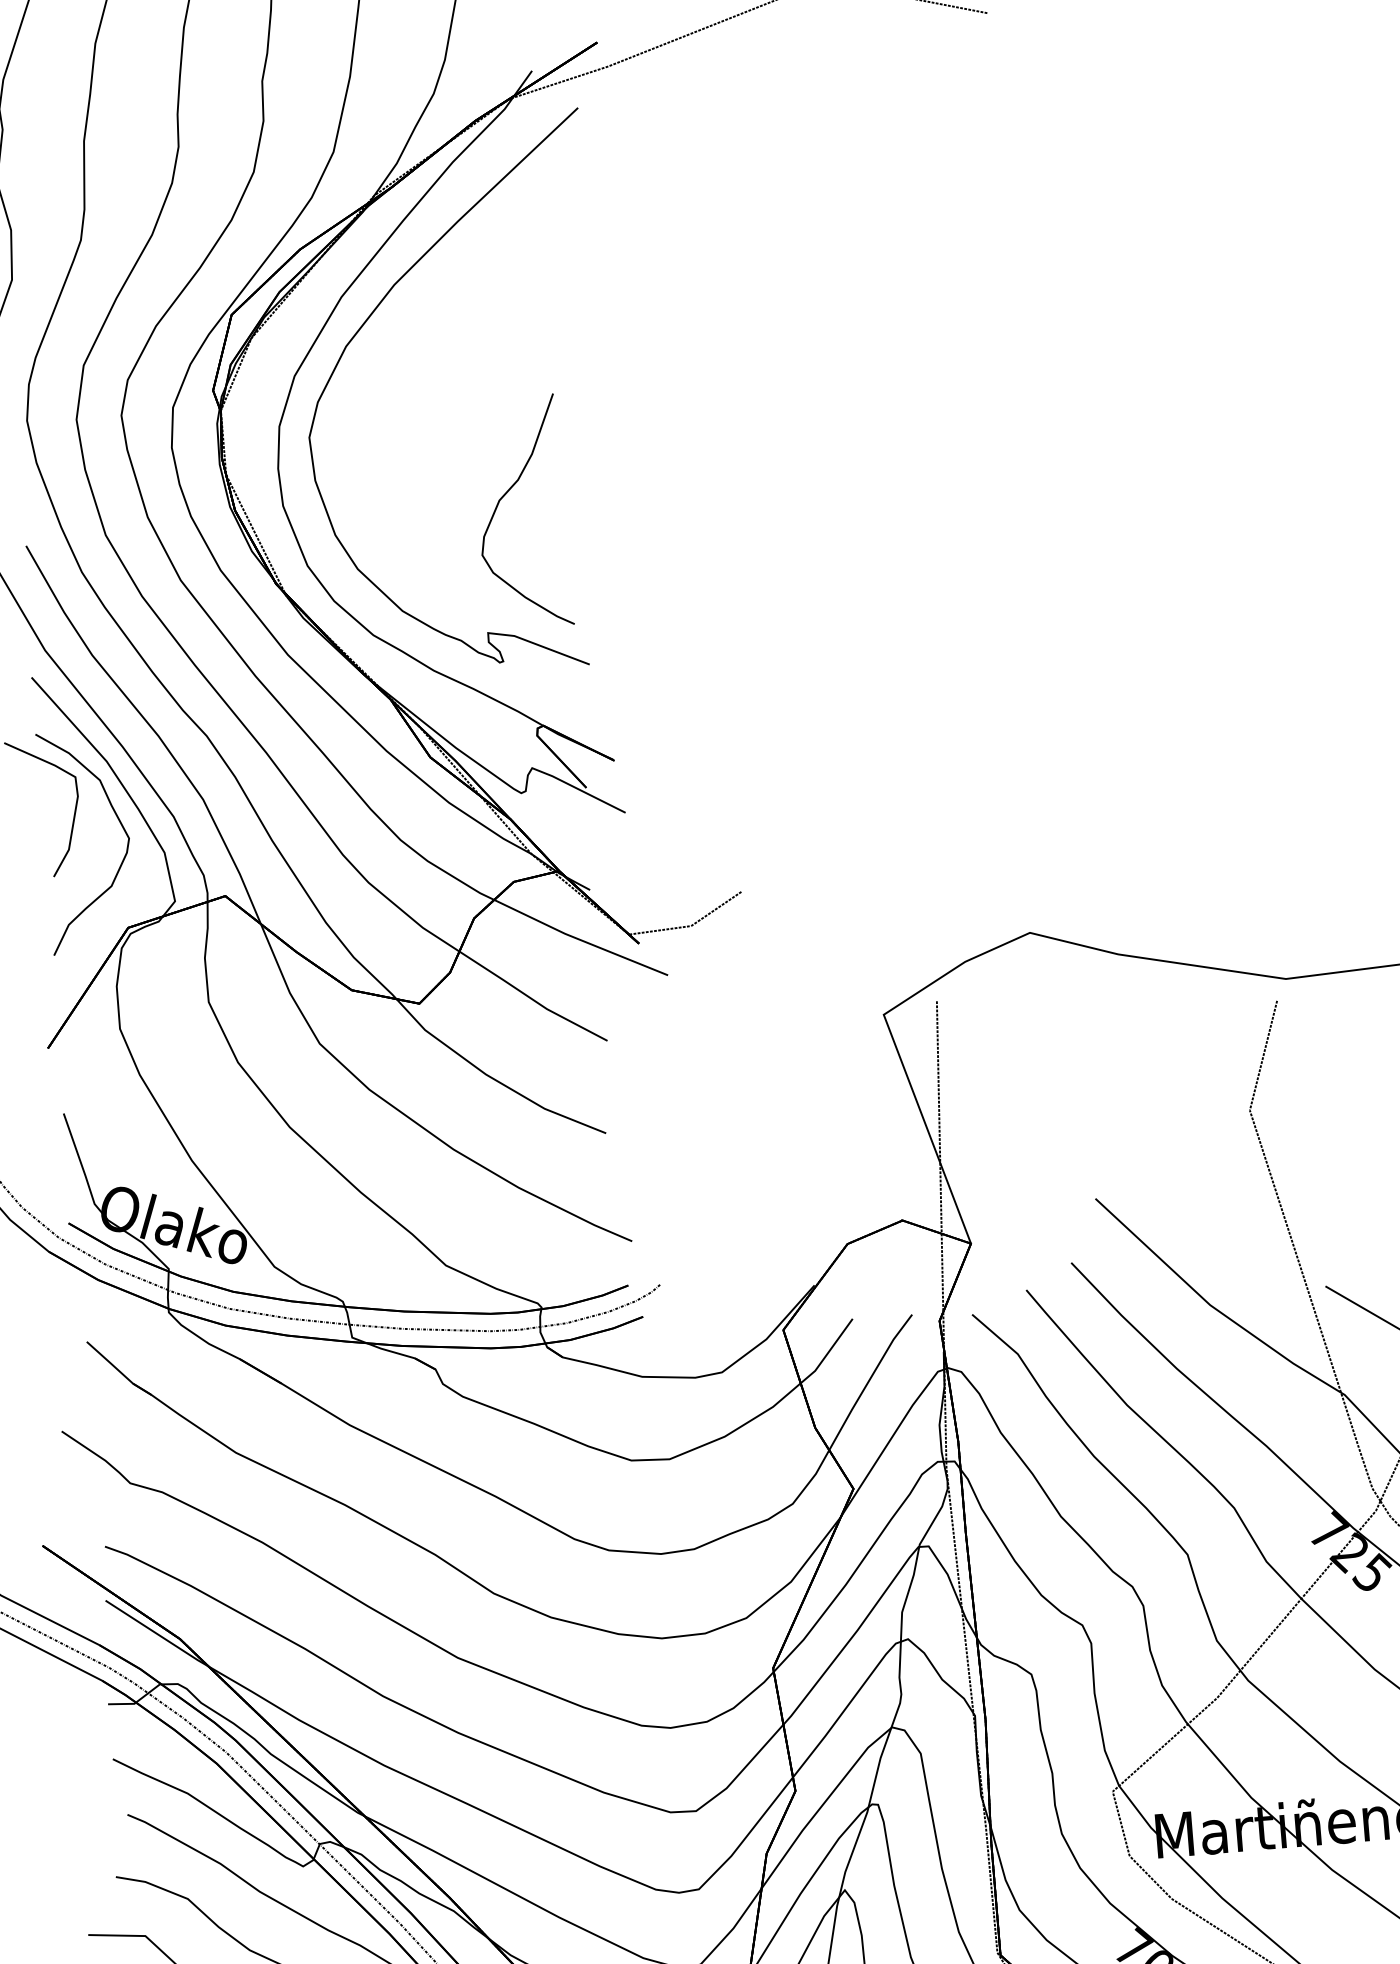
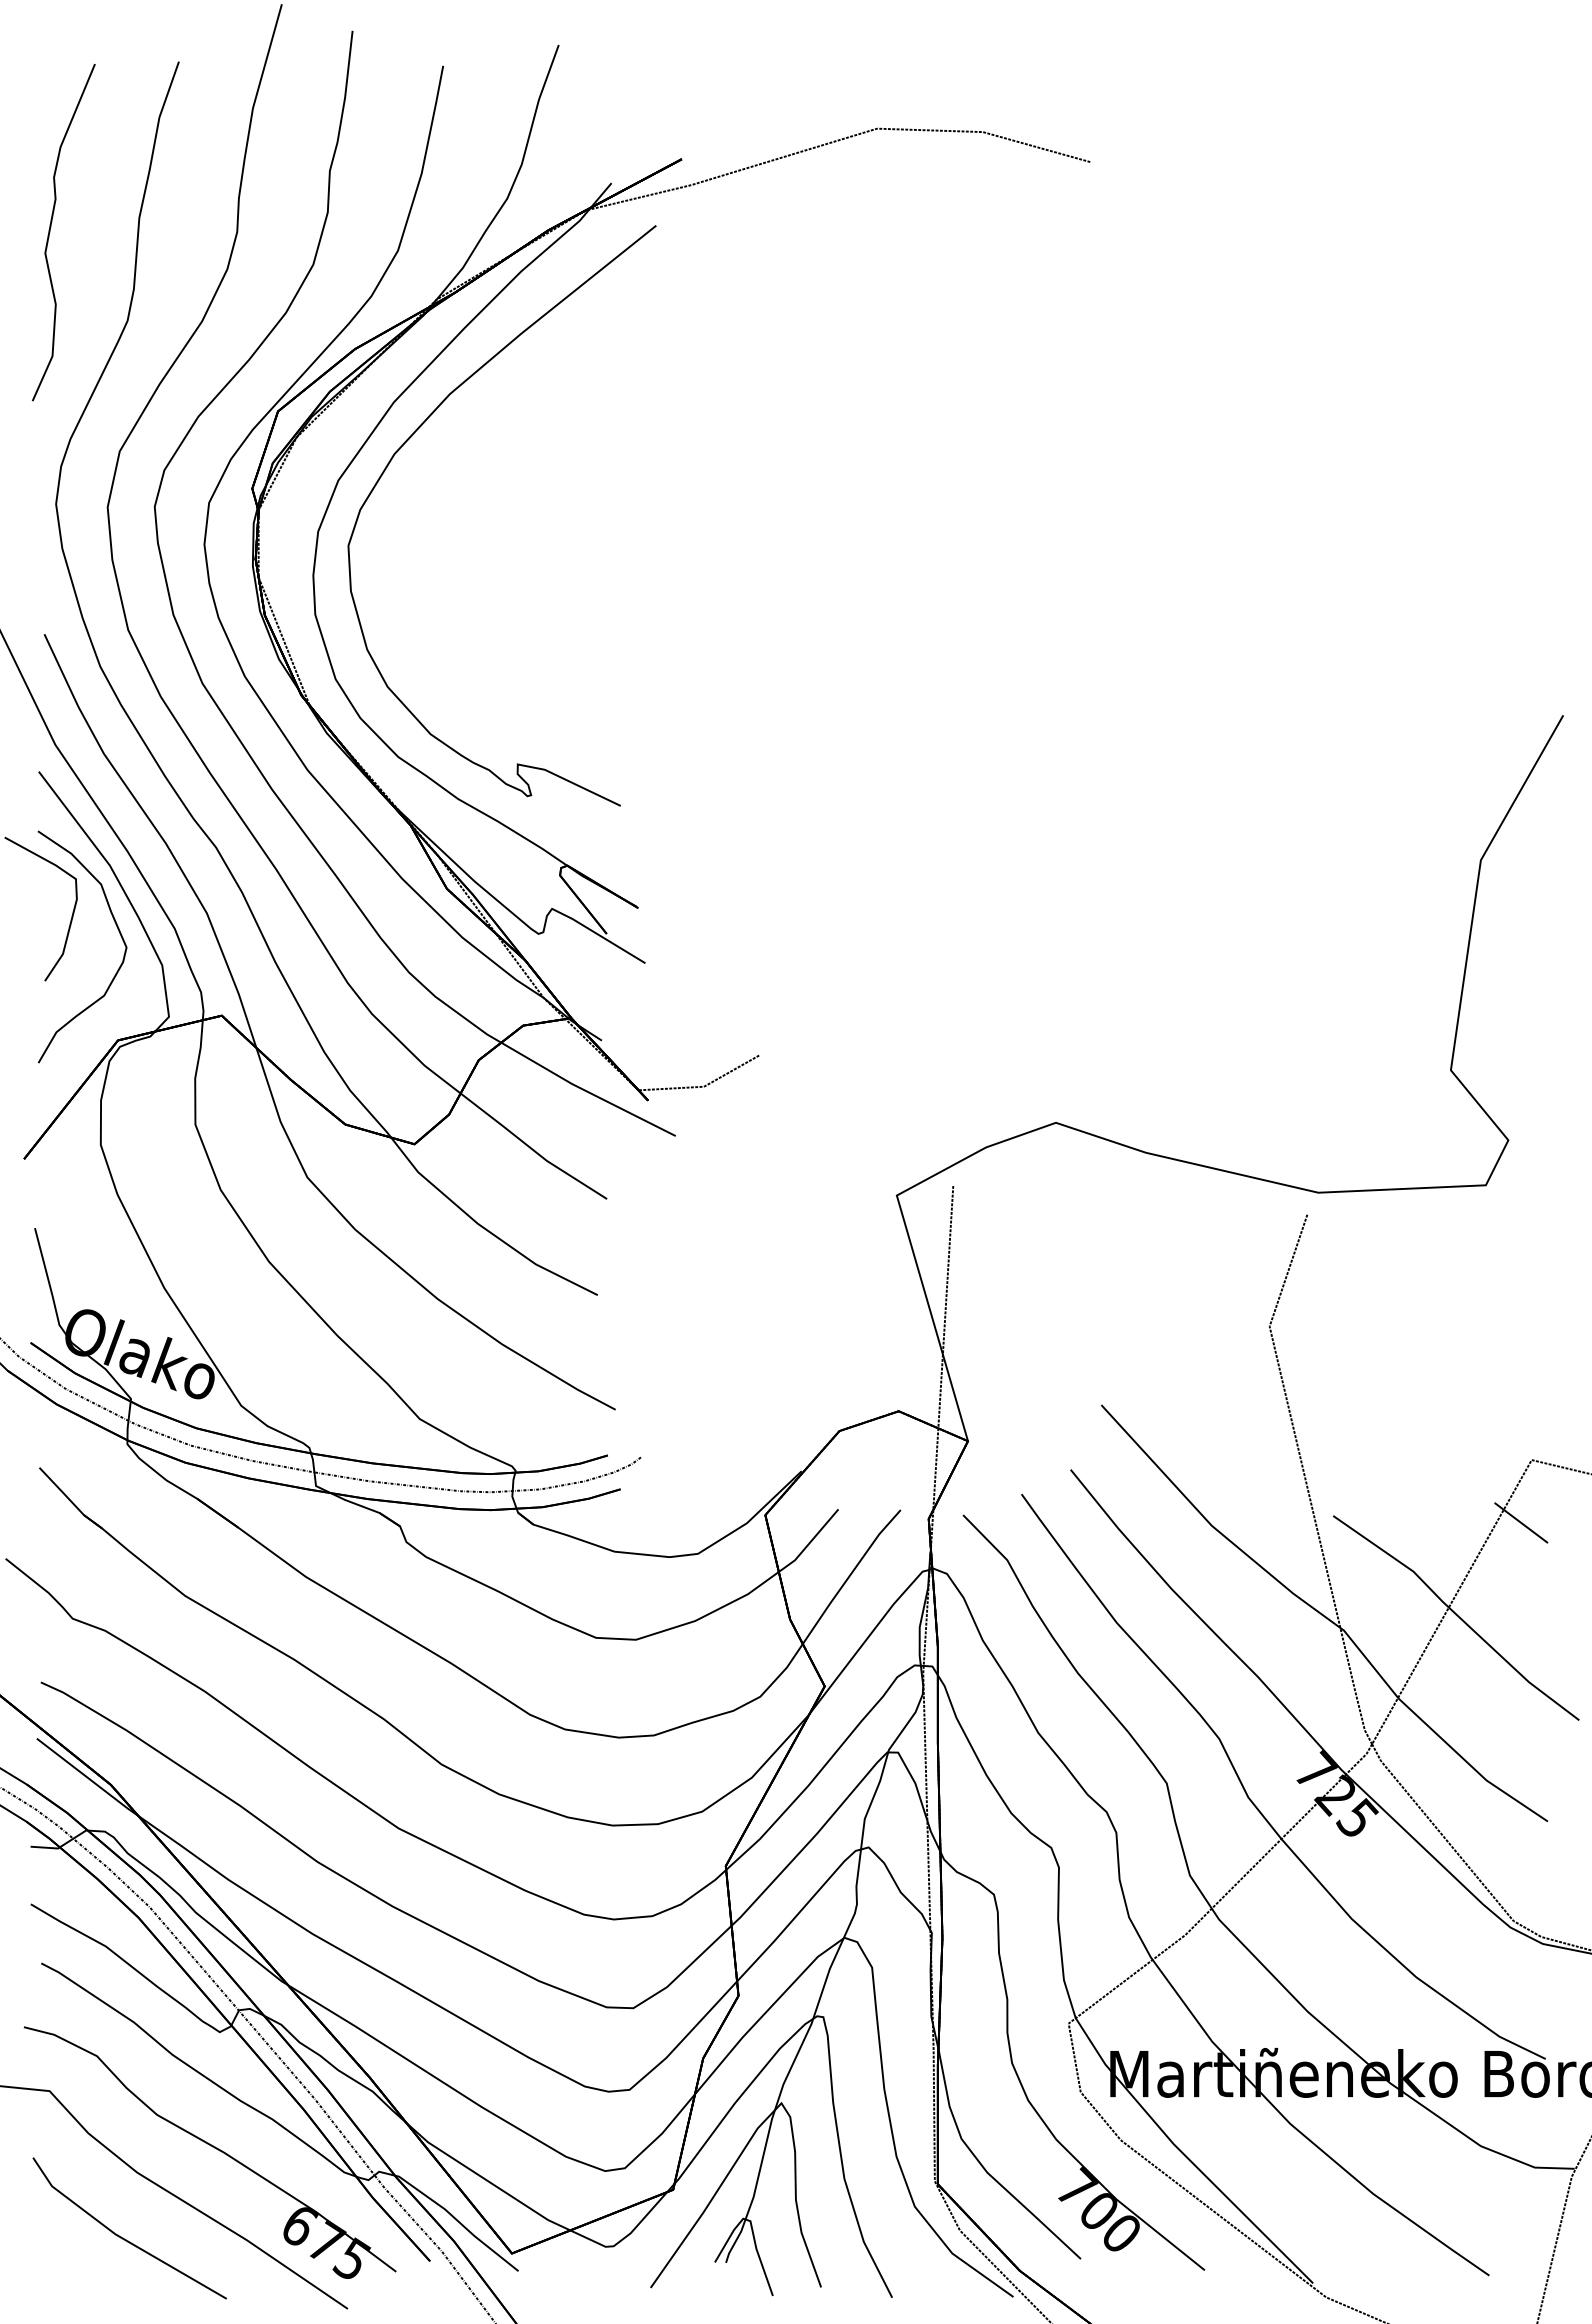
part: (503, 497) -> (545, 624), removed

